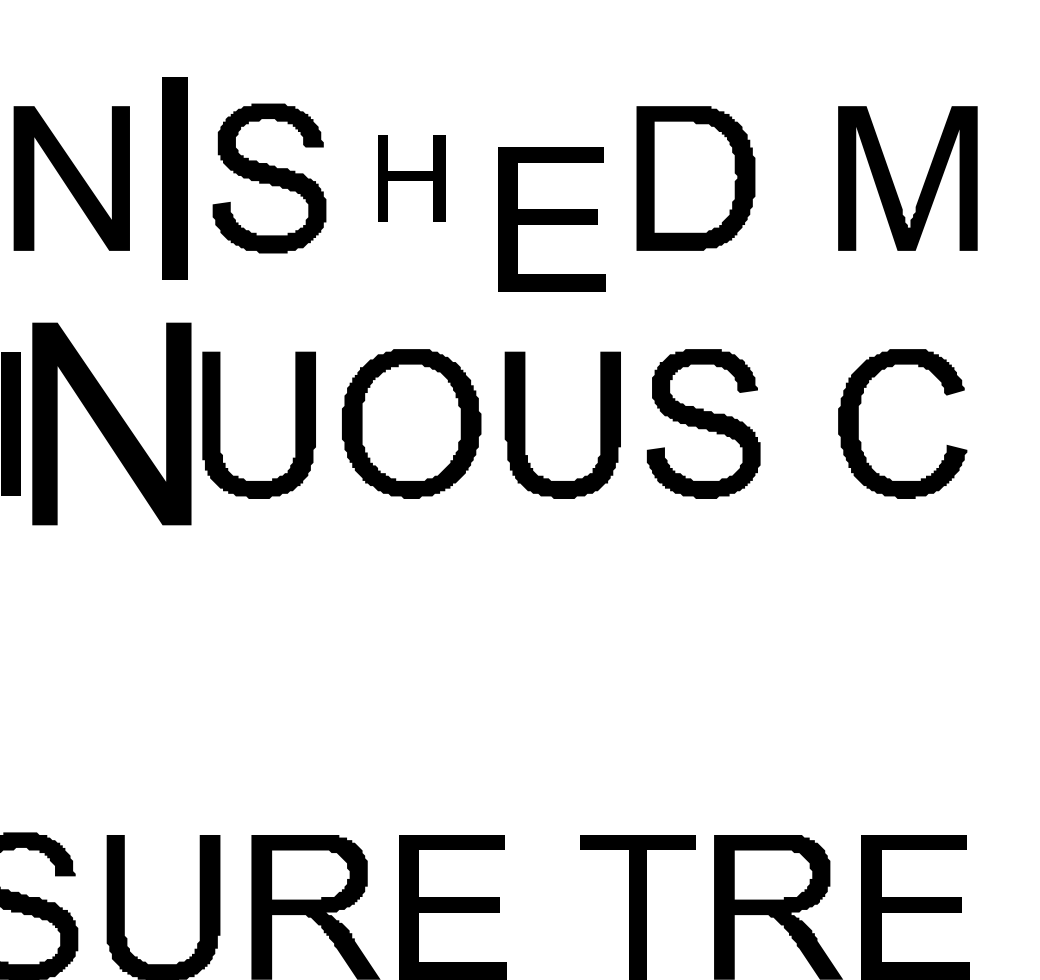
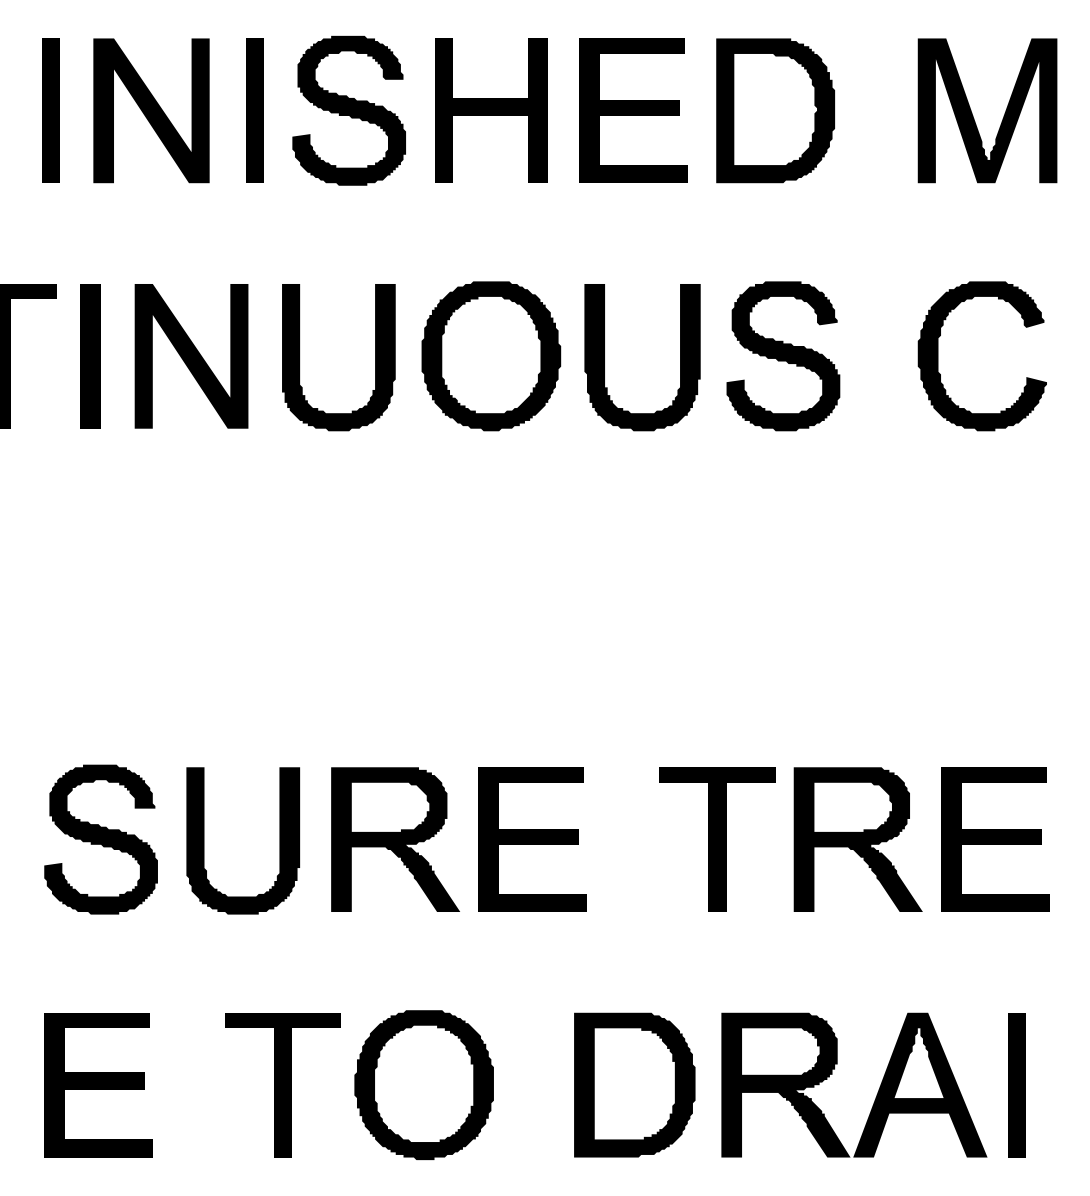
part: (174, 178) -> (254, 110), size x0.71
part: (411, 178) -> (491, 110), size x1.67
part: (551, 219) -> (633, 110), moved
part: (111, 424) -> (191, 356), size x0.71

